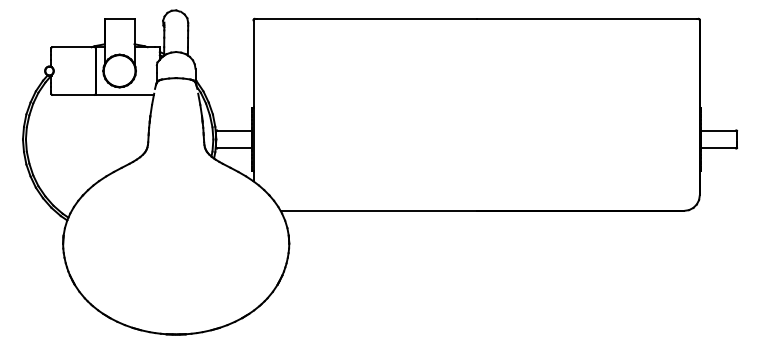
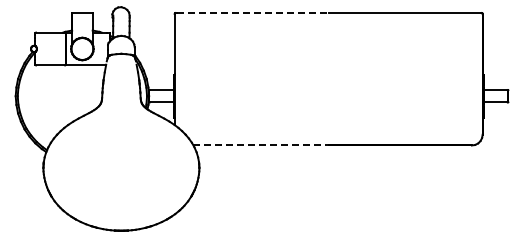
line: (366, 19) -> (252, 13), solid -> dashed
line: (379, 210) -> (261, 145), solid -> dashed

